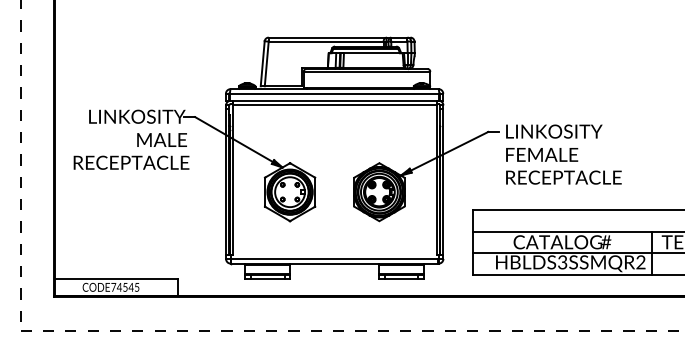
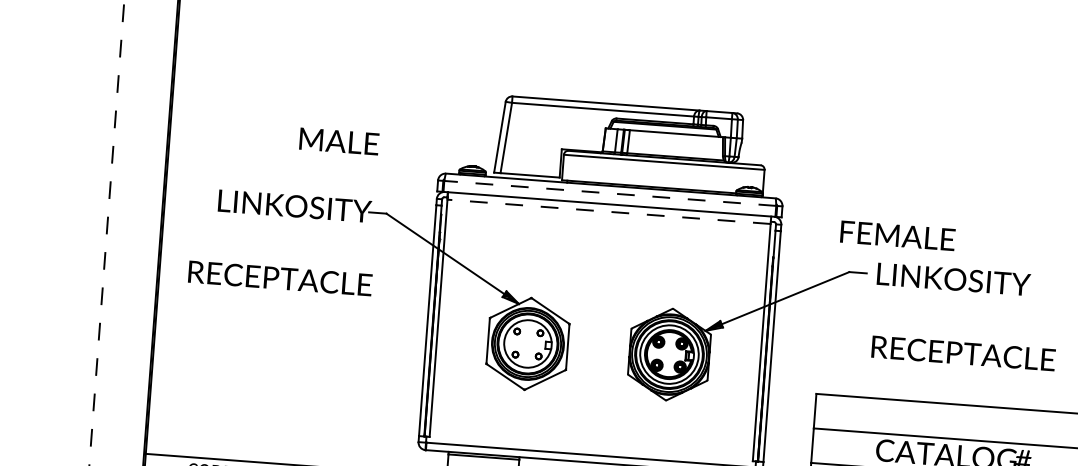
line: (334, 93) -> (610, 192), solid -> dashed
line: (334, 105) -> (608, 211), solid -> dashed
text: (161, 139) -> (338, 140), moved
text: (542, 154) -> (898, 235), moved

